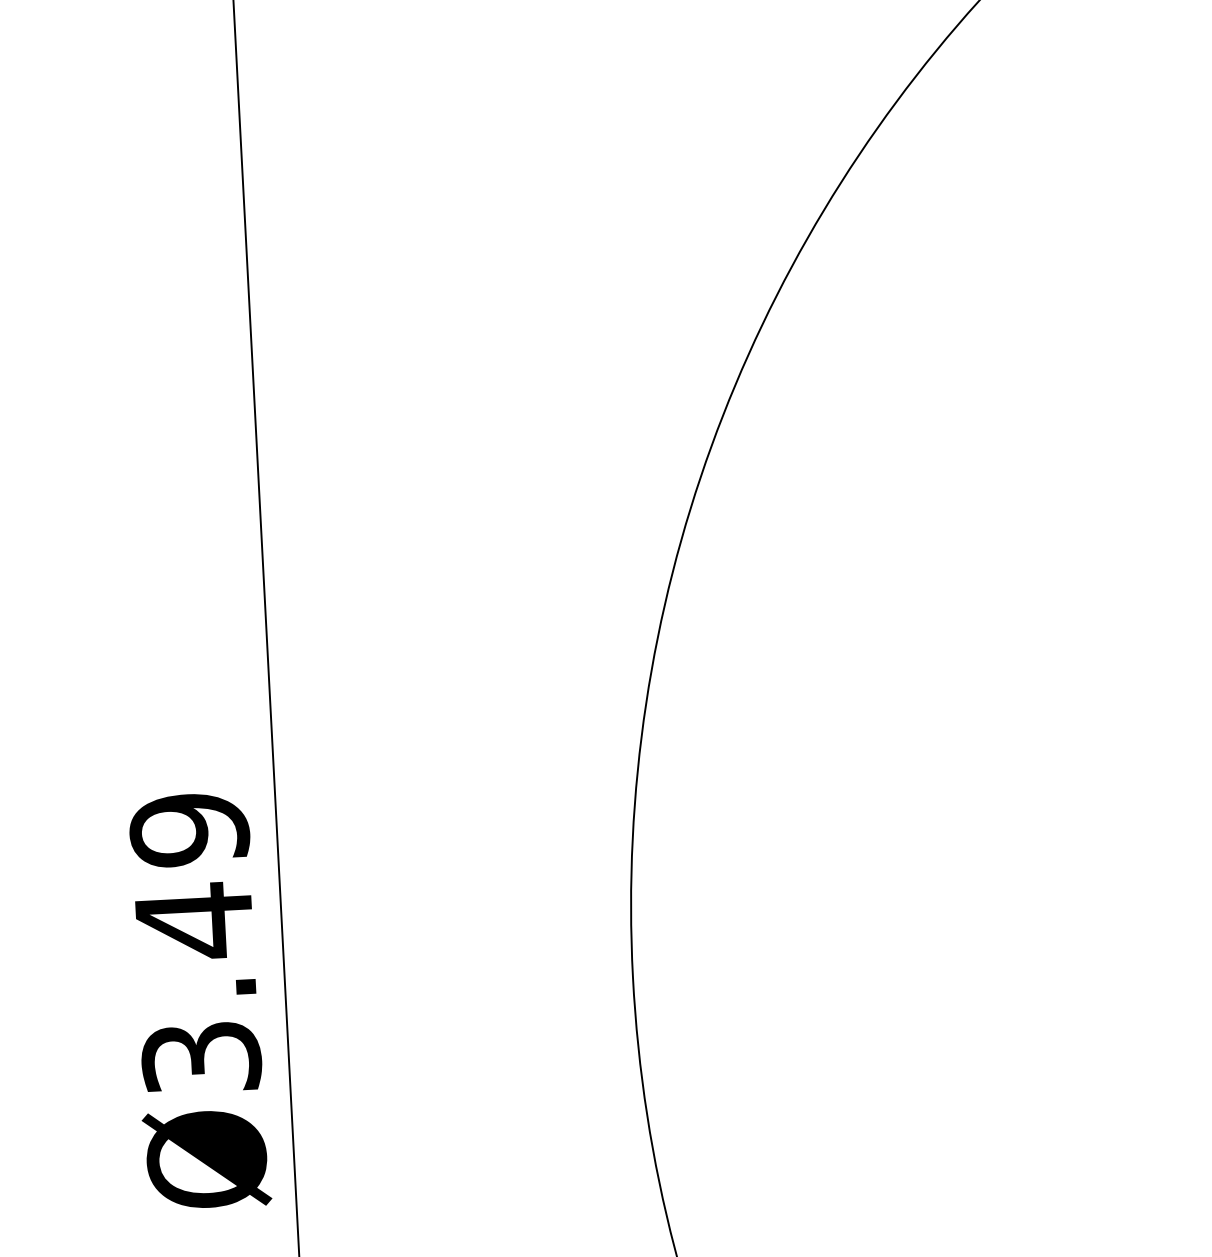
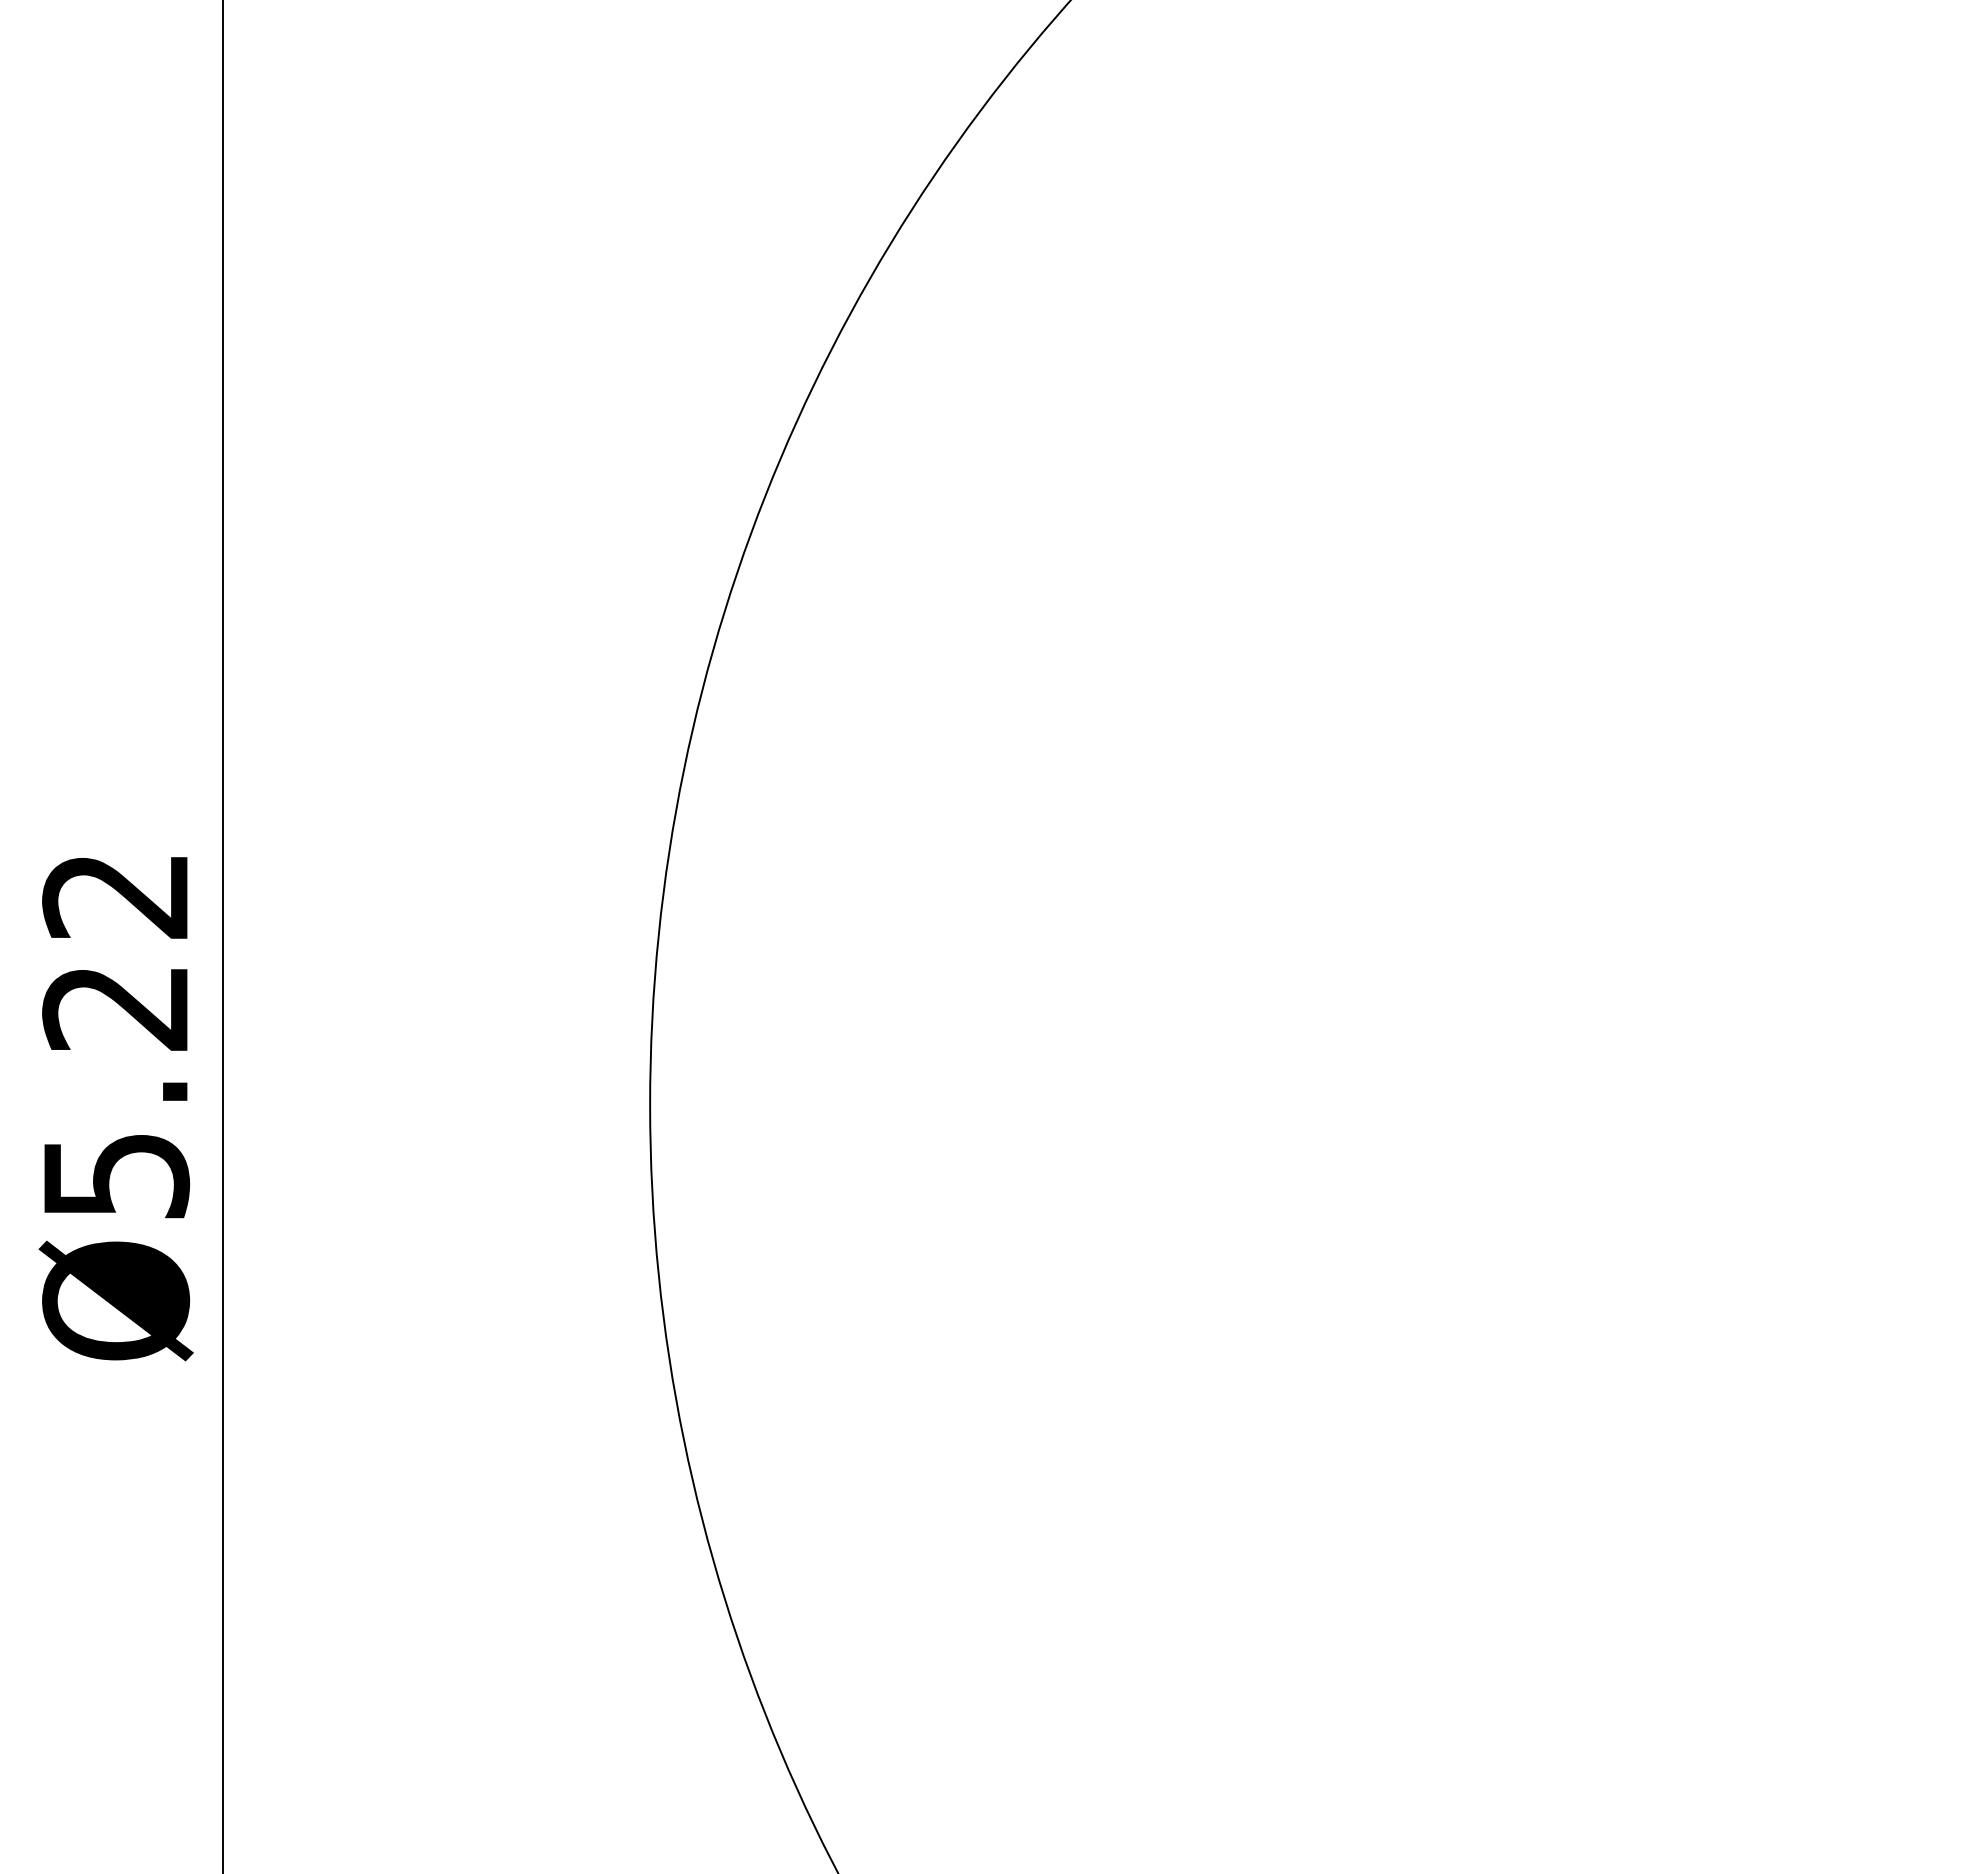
text: (195, 943) -> (116, 1035), Ø3.49 -> Ø5.22

